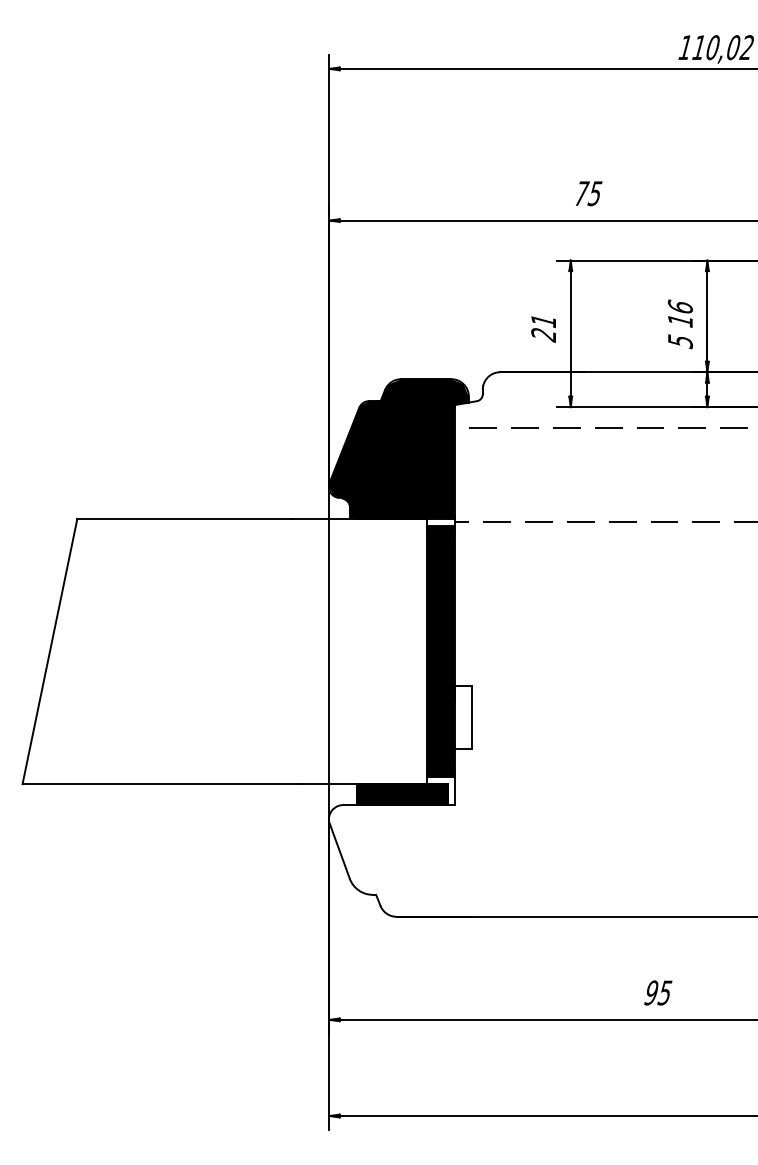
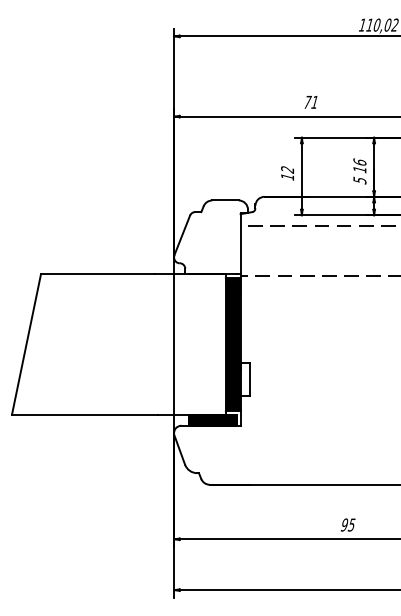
text: (594, 193) -> (314, 102), 75 -> 71
text: (543, 328) -> (287, 173), 21 -> 12
fill: (399, 449) -> (211, 237), removed

